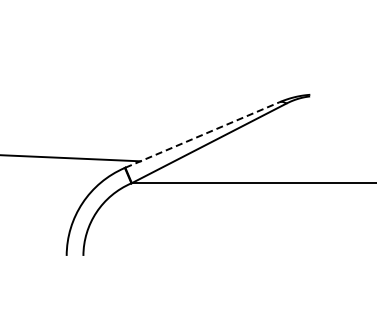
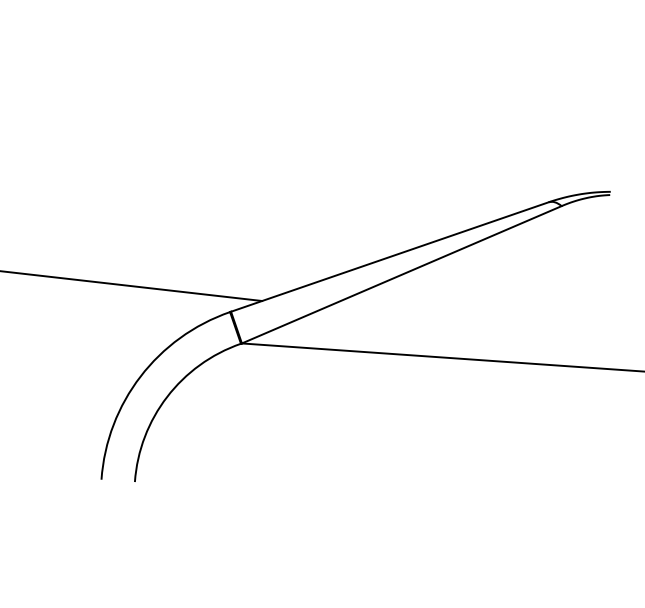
line: (202, 134) -> (389, 256), dashed -> solid

